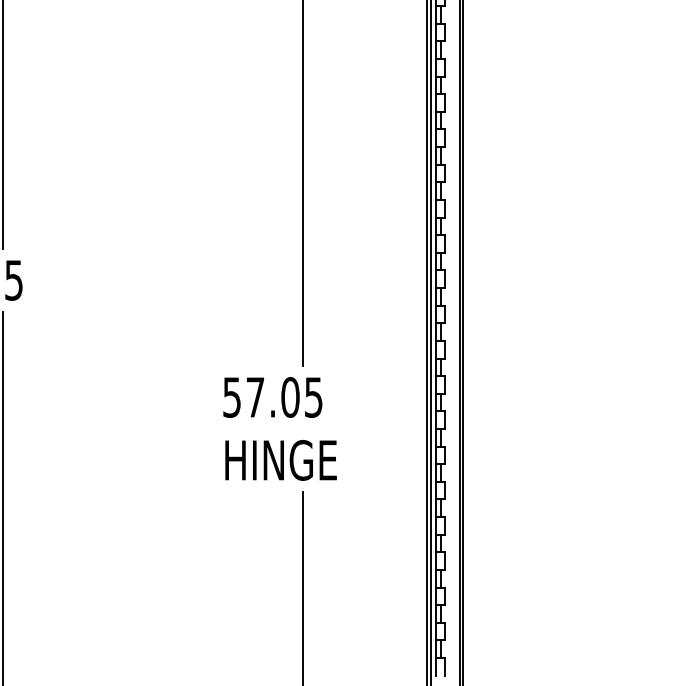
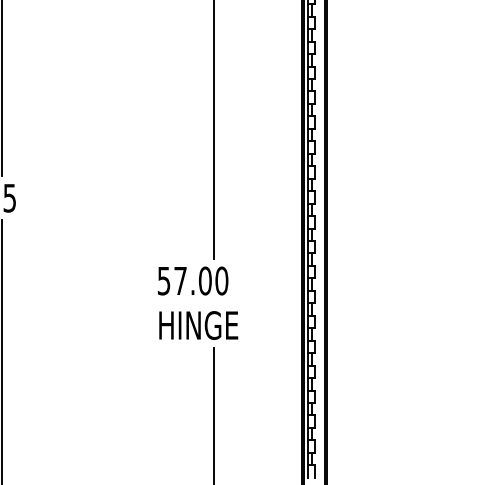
text: (313, 397) -> (221, 281), 57.05 -> 57.00

